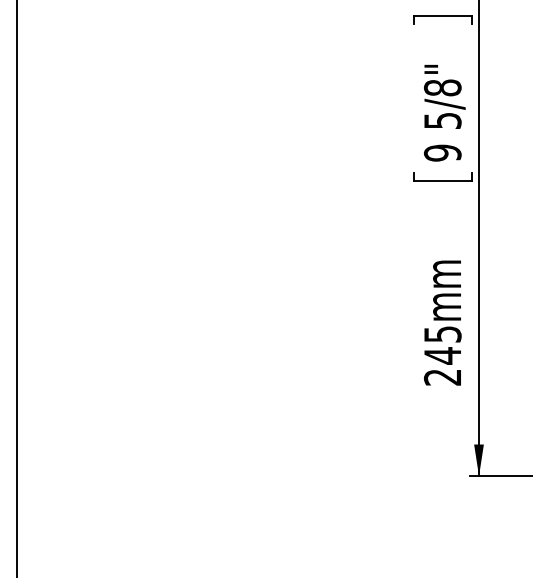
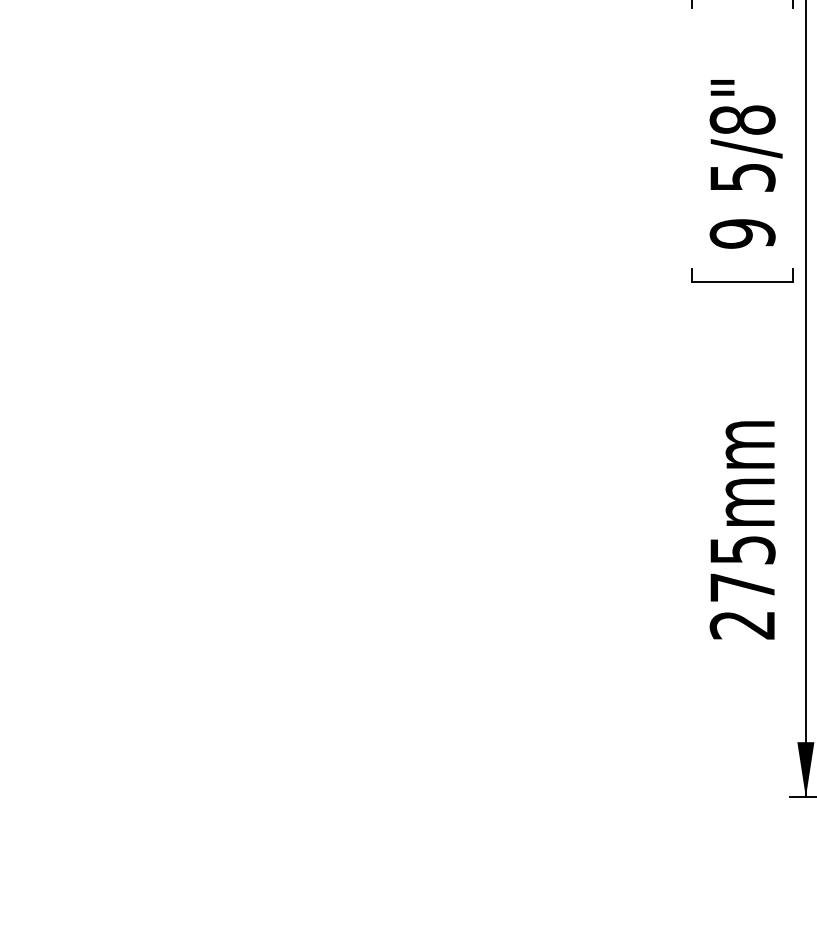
text: (442, 355) -> (742, 586), 245mm -> 275mm

